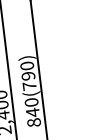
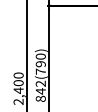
text: (31, 102) -> (40, 83), 840(790) -> 842(790)

